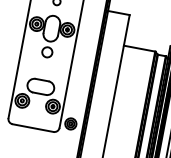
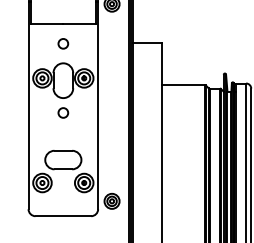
circle: (47, 52) -> (63, 112), size x0.71

